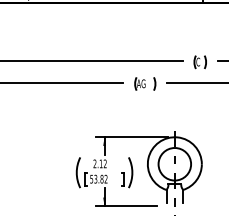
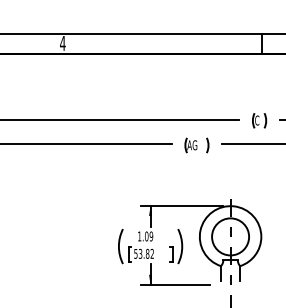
text: (100, 163) -> (145, 236), 2.12 -> 1.09

